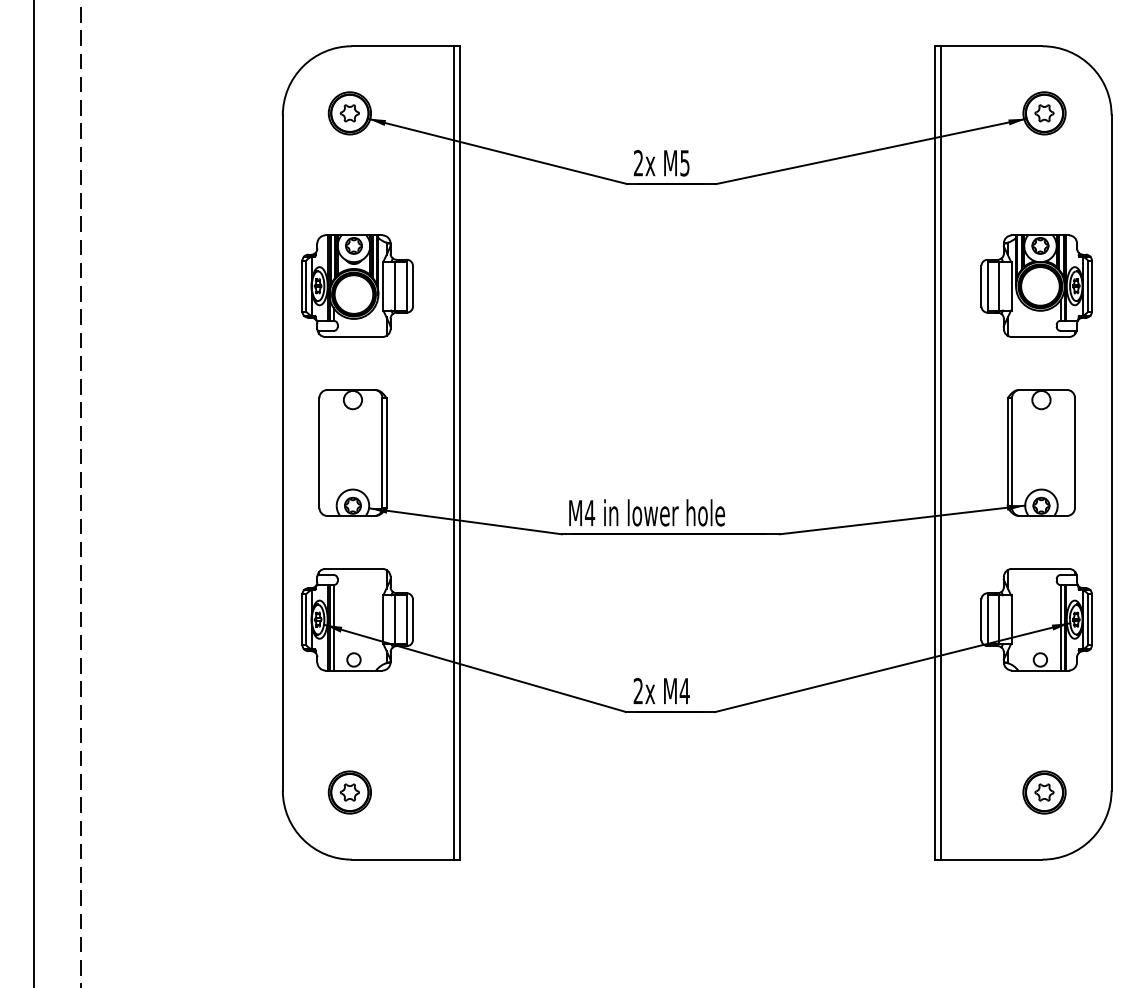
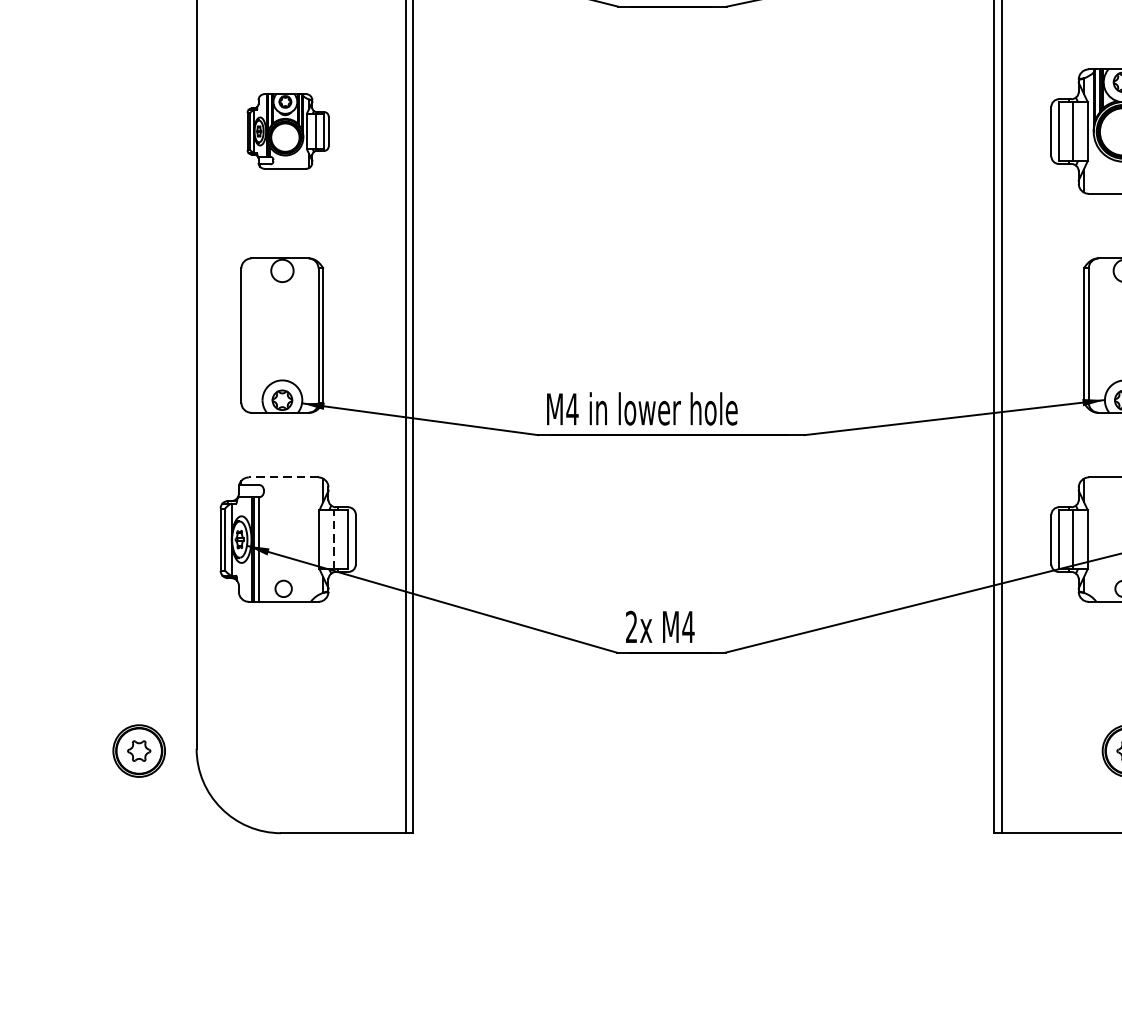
part: (357, 285) -> (287, 130), size x0.6
line: (353, 568) -> (283, 476), solid -> dashed
line: (395, 619) -> (334, 539), solid -> dashed
part: (349, 792) -> (138, 751), moved

